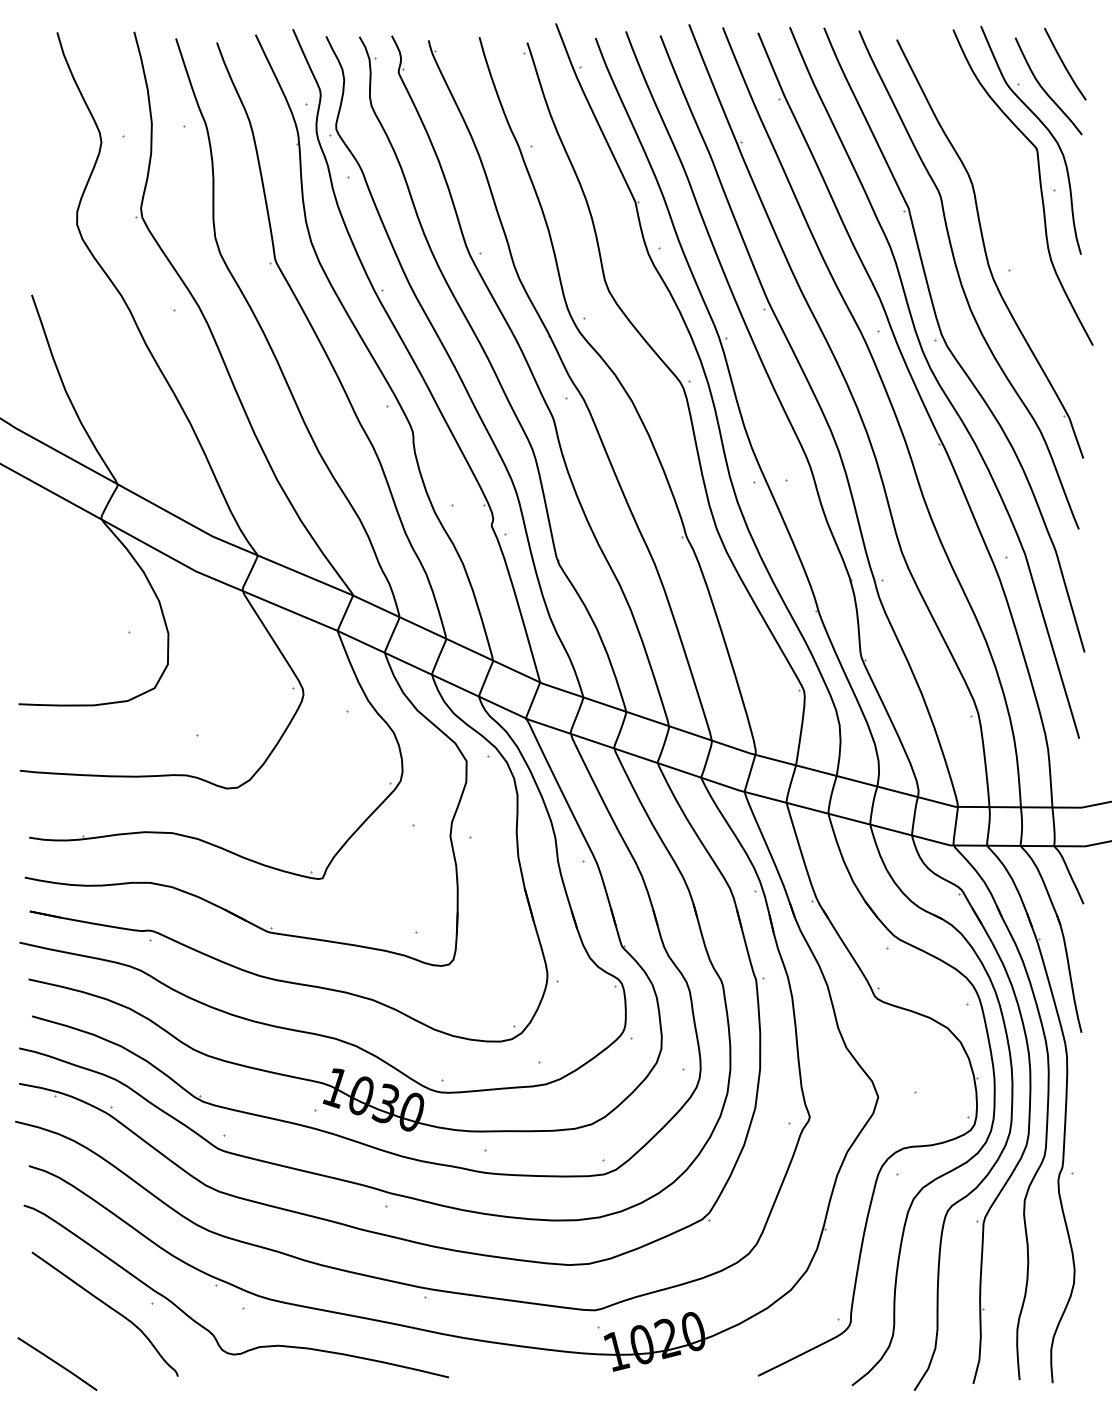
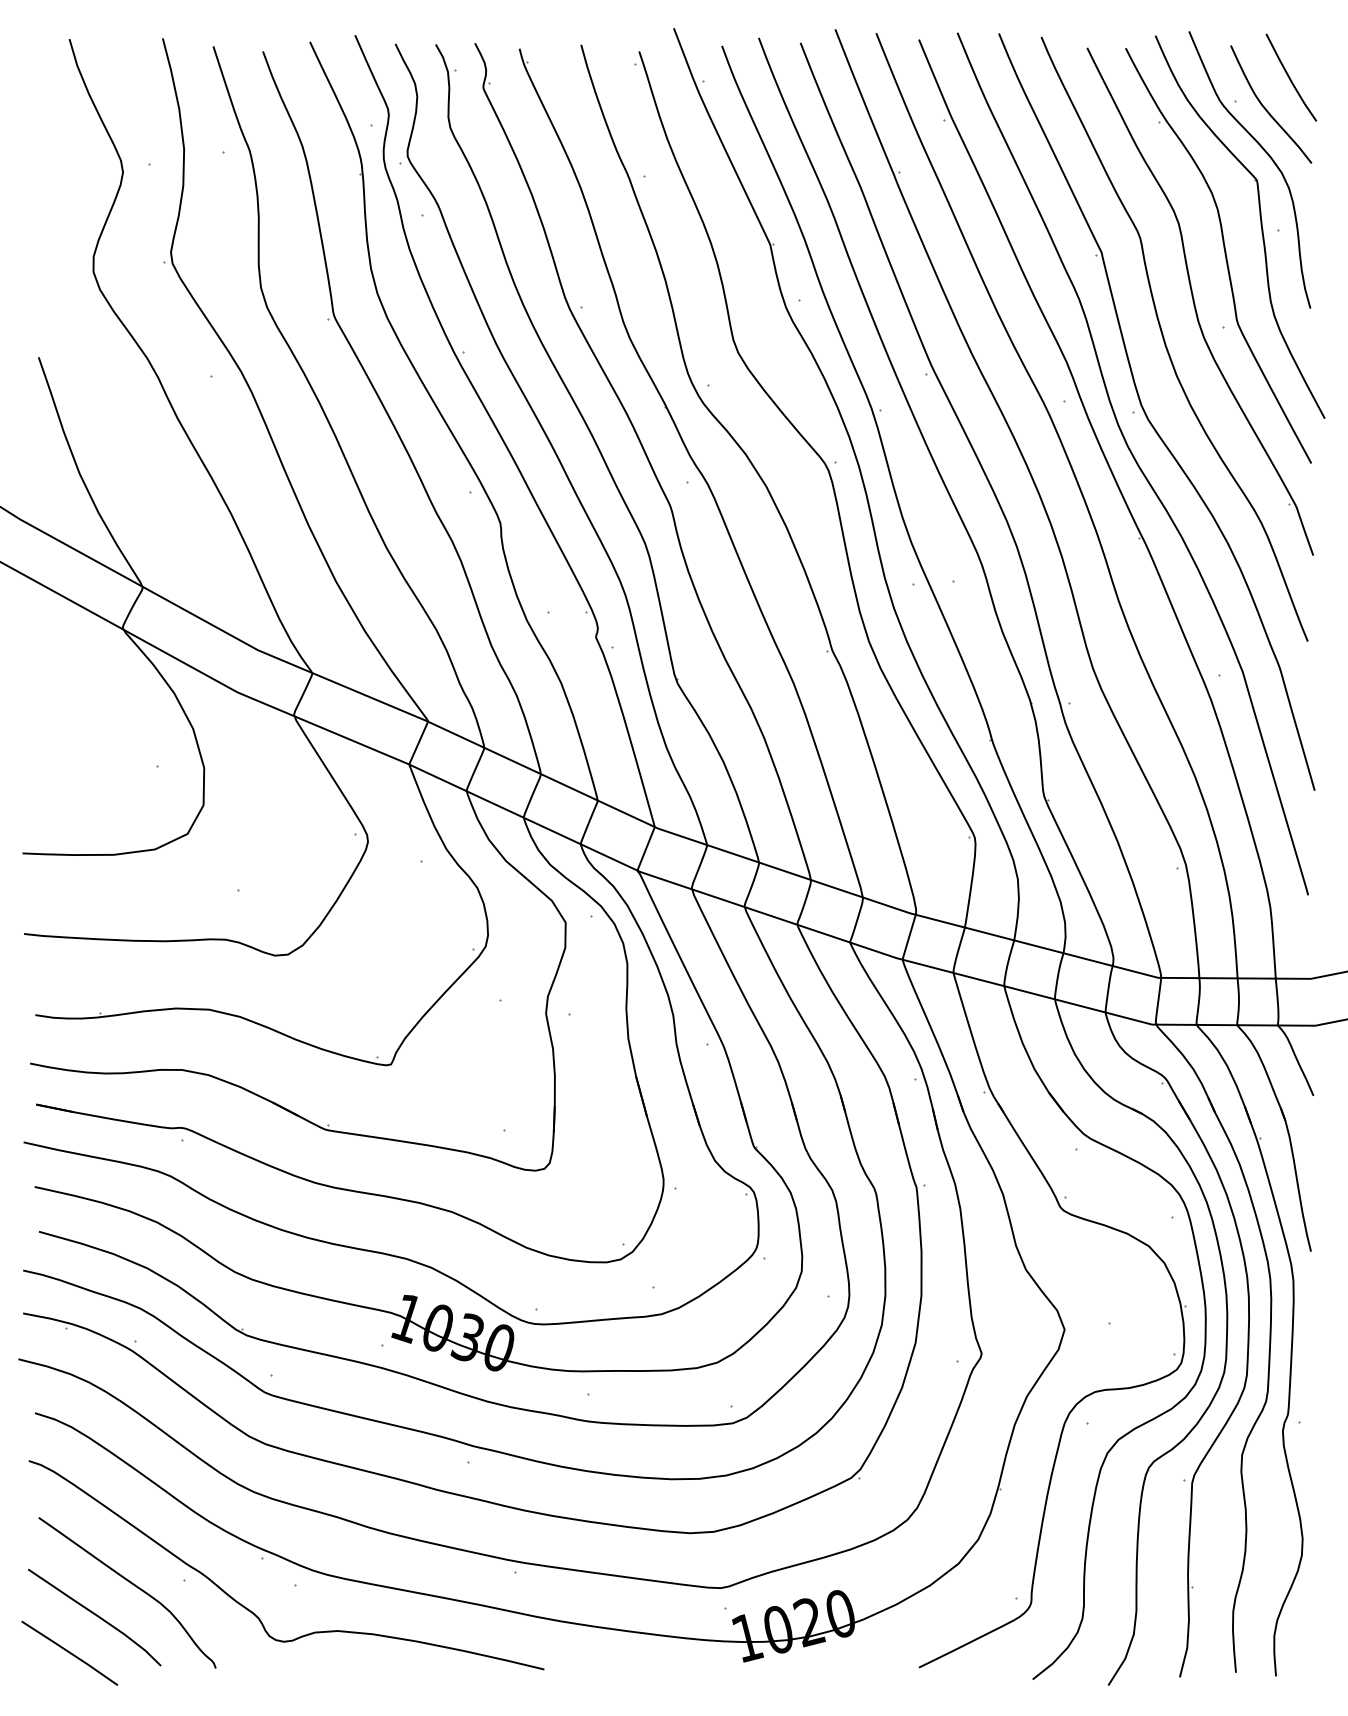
part: (1010, 210) -> (1224, 254), added
curve: (77, 1332) -> (94, 1615), added

